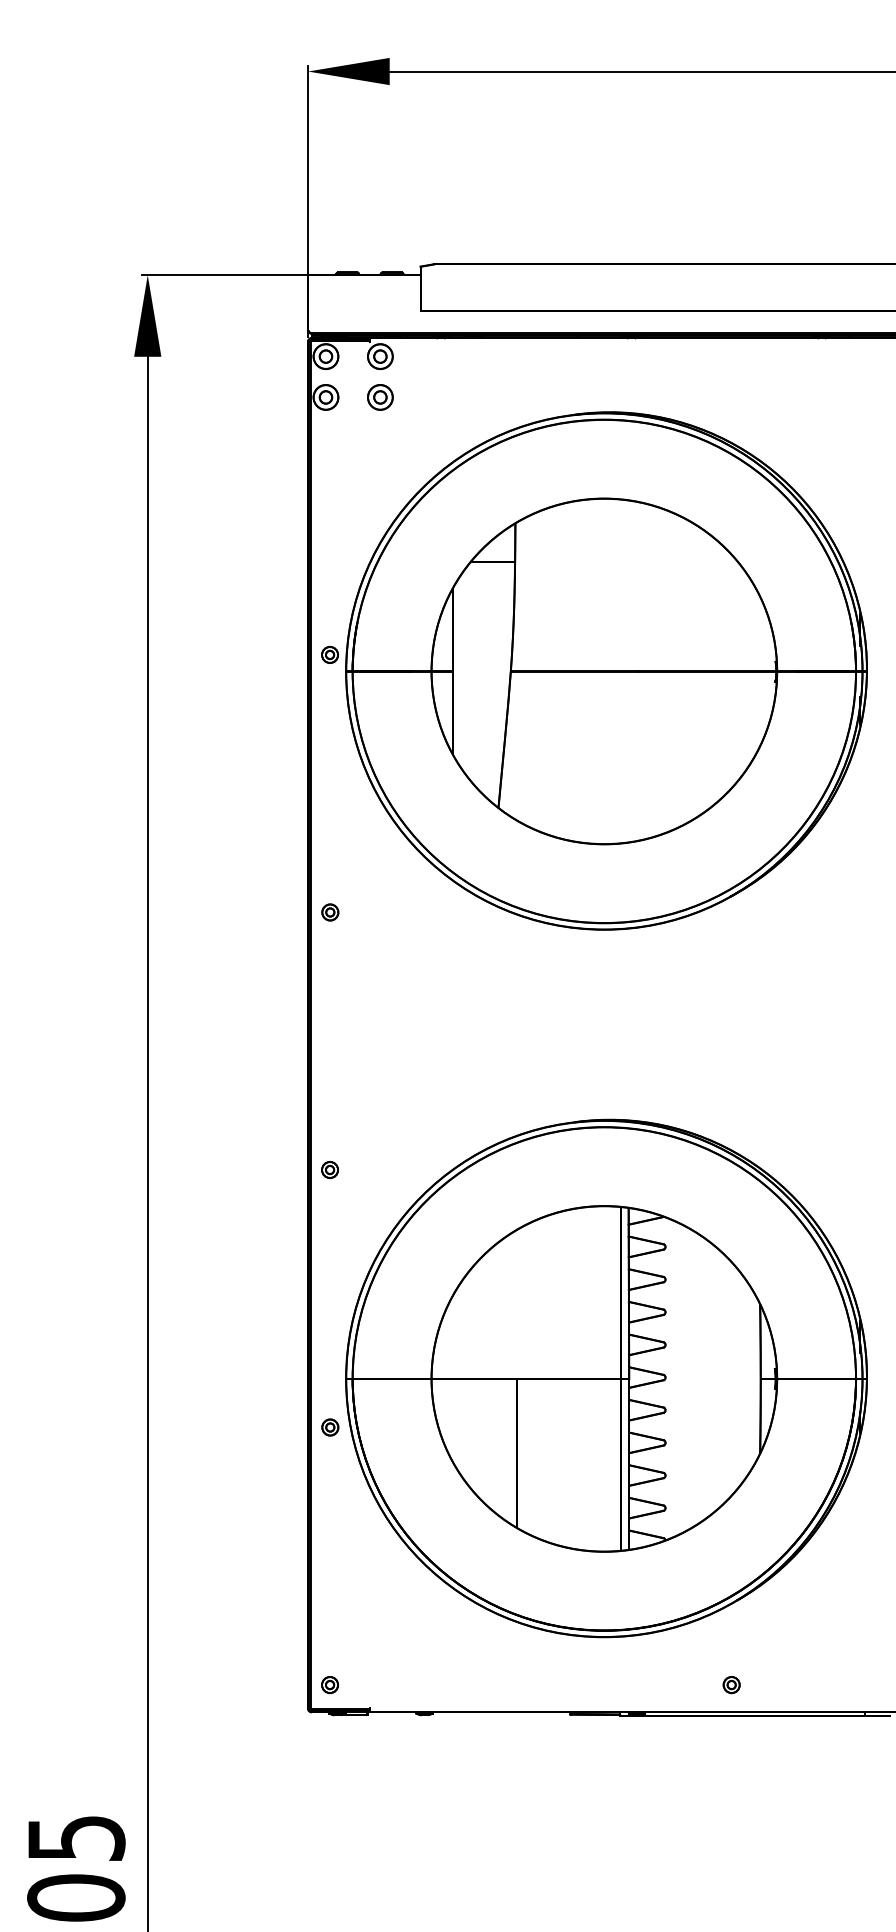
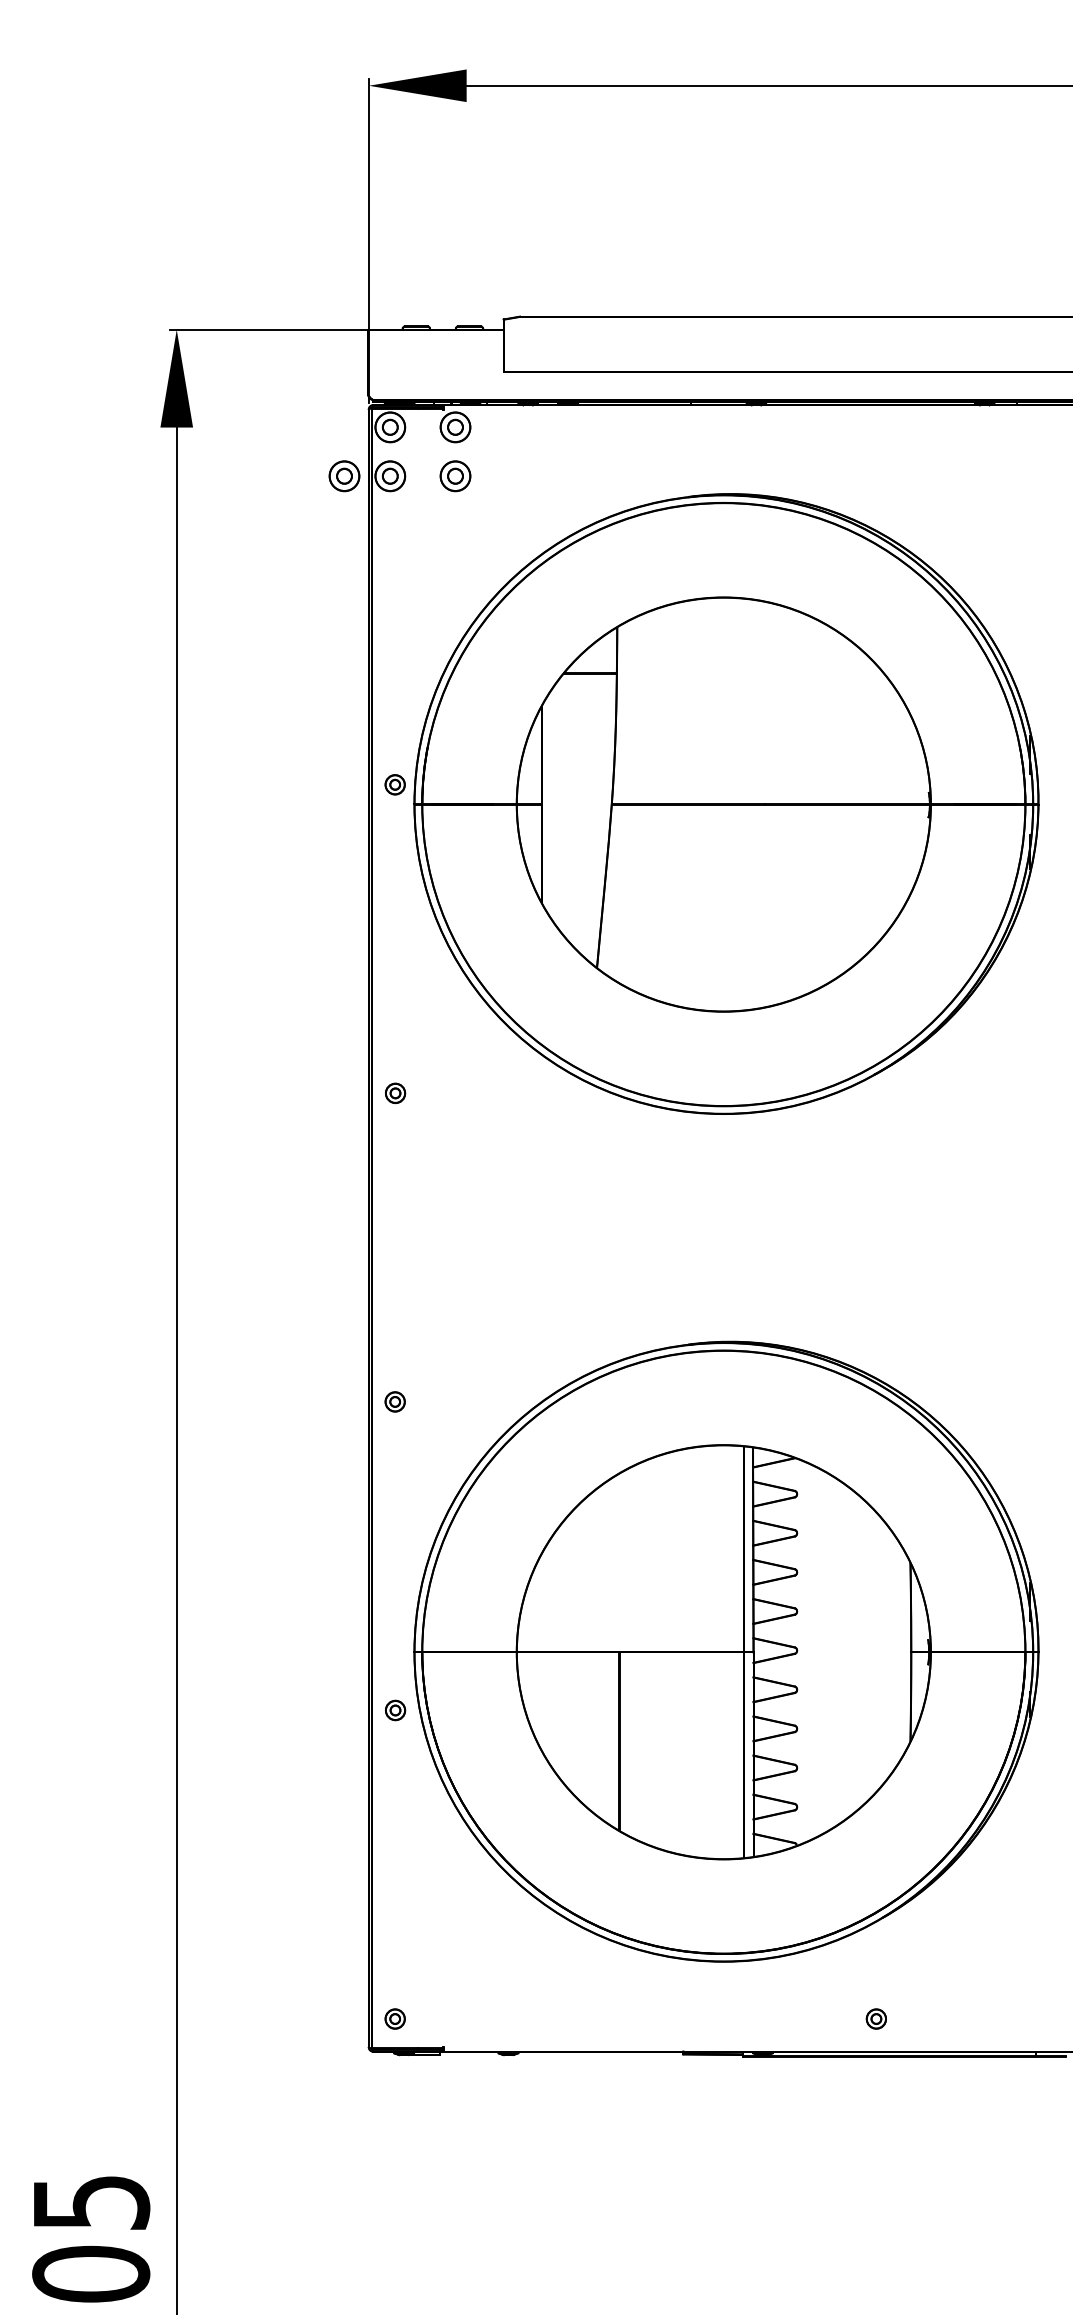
part: (287, 397) -> (344, 476), added

